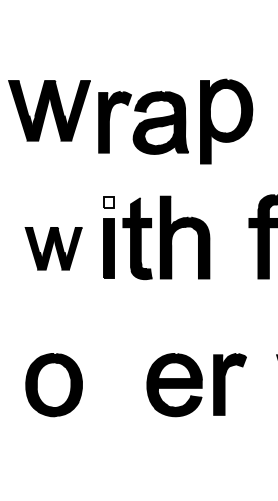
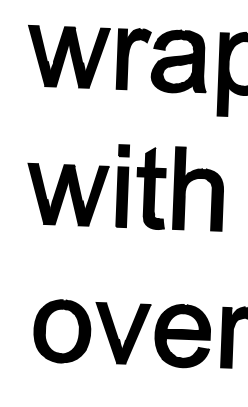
part: (143, 122) -> (162, 60), moved
fill: (108, 201) -> (123, 150), added
part: (53, 248) -> (66, 194), size x1.43
part: (114, 384) -> (122, 333), added

